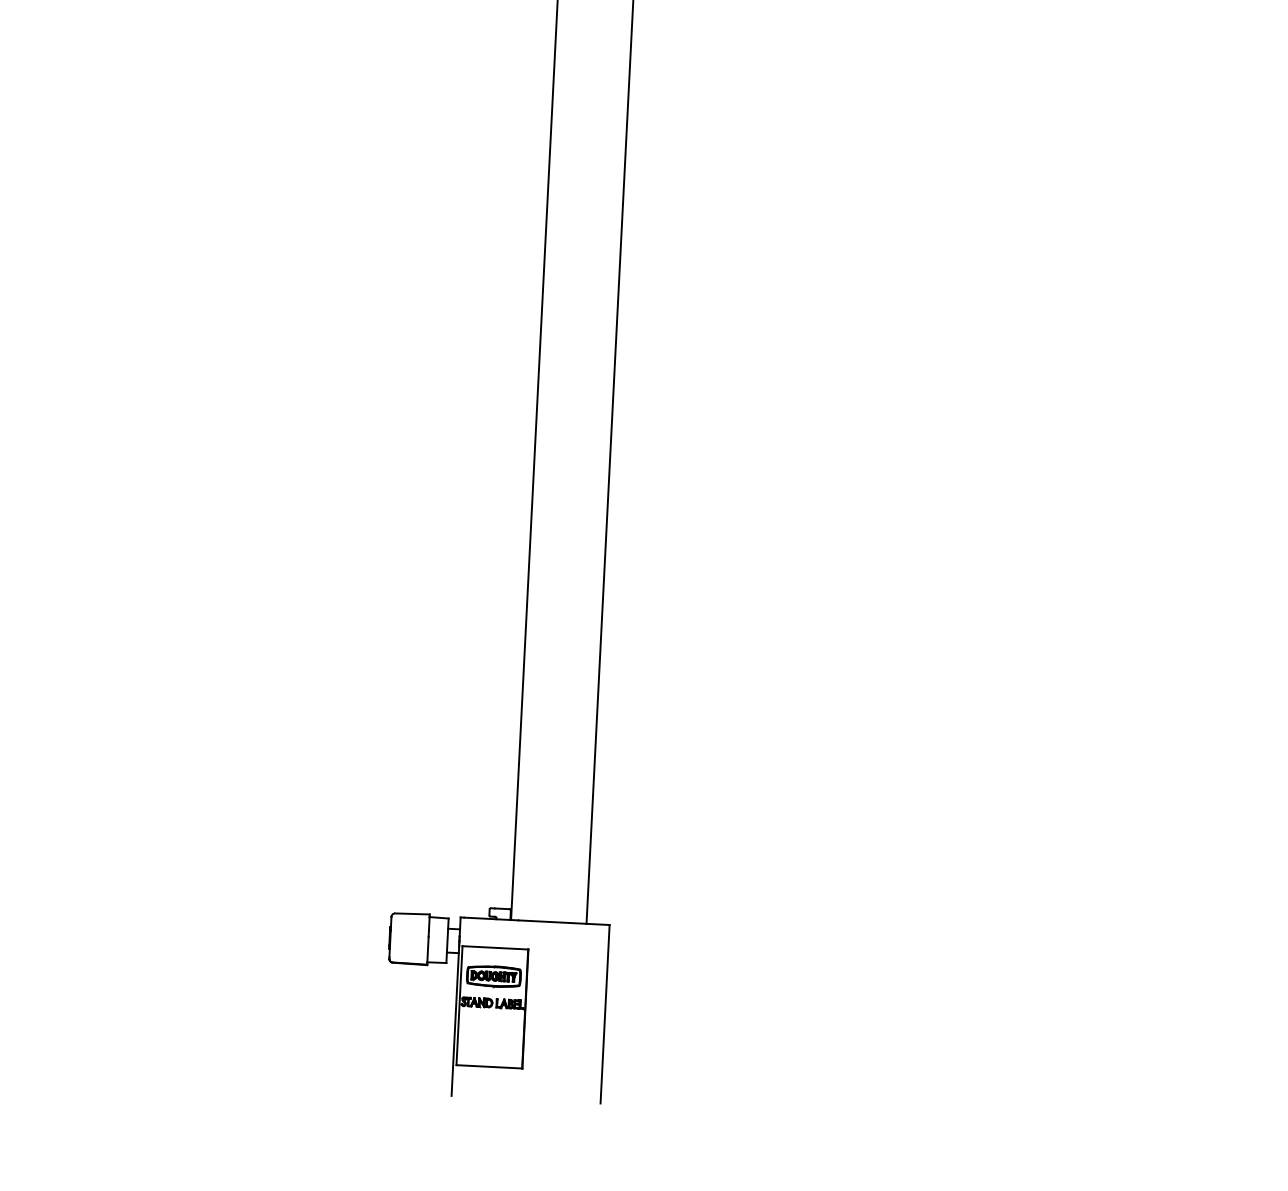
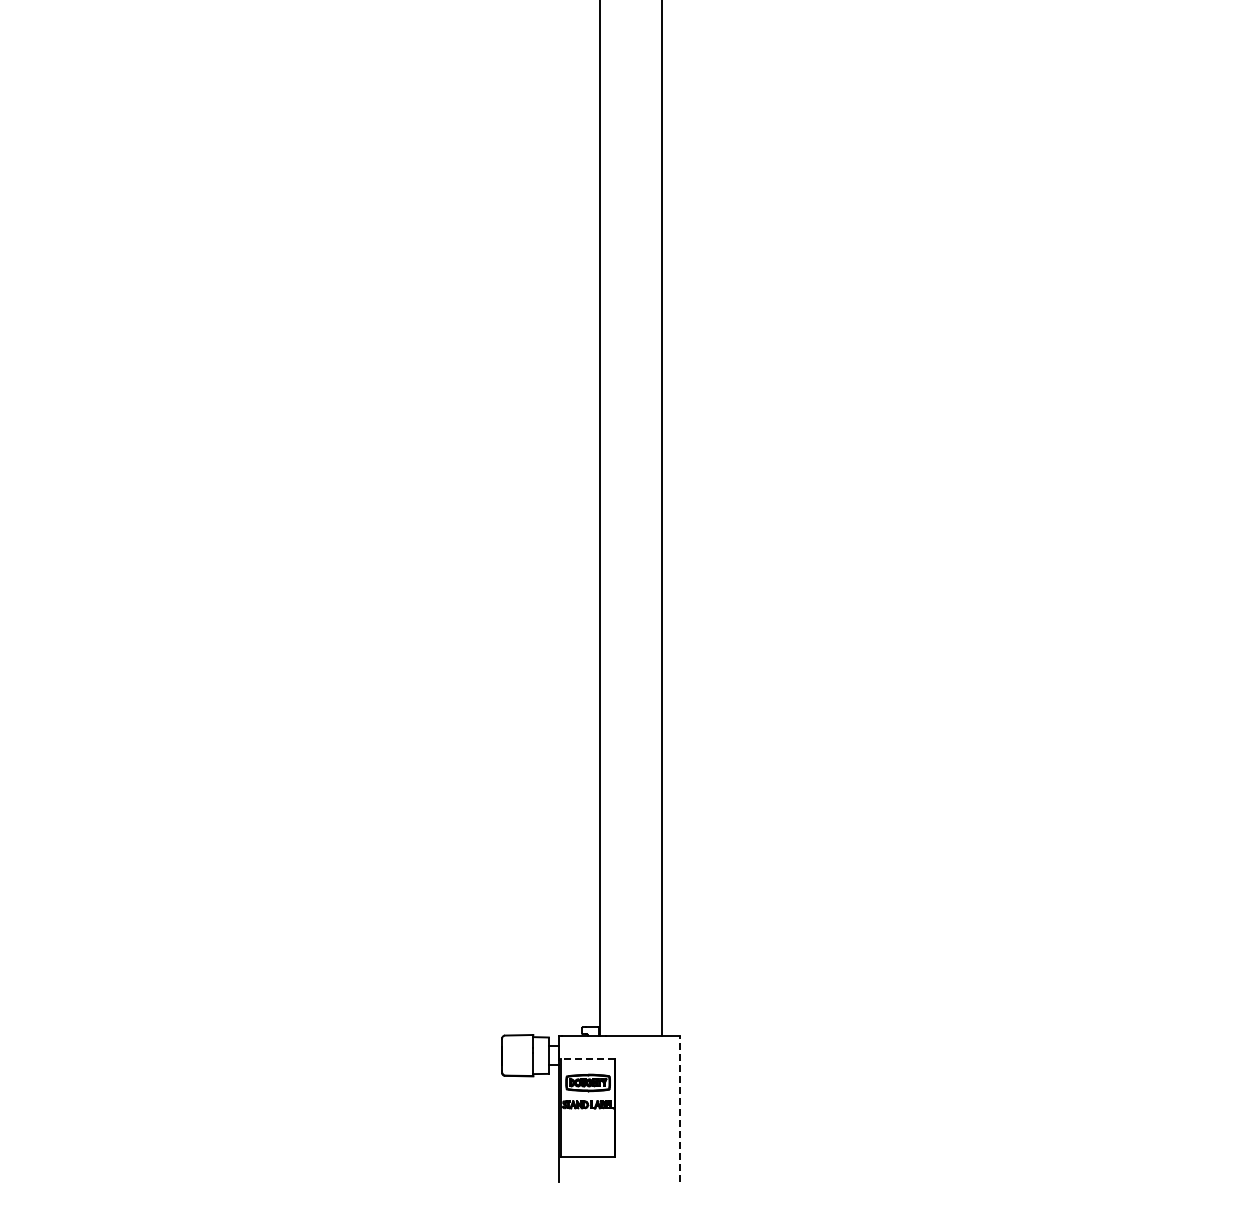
line: (495, 947) -> (588, 1059), solid -> dashed
line: (605, 1014) -> (680, 1109), solid -> dashed

